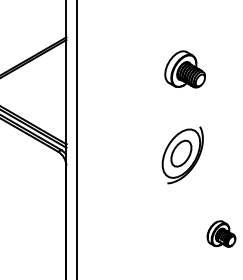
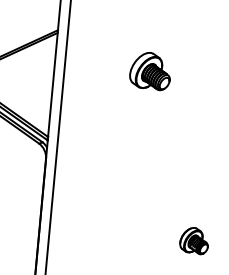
part: (184, 69) -> (149, 71), moved
part: (182, 155) -> (162, 158), removed

